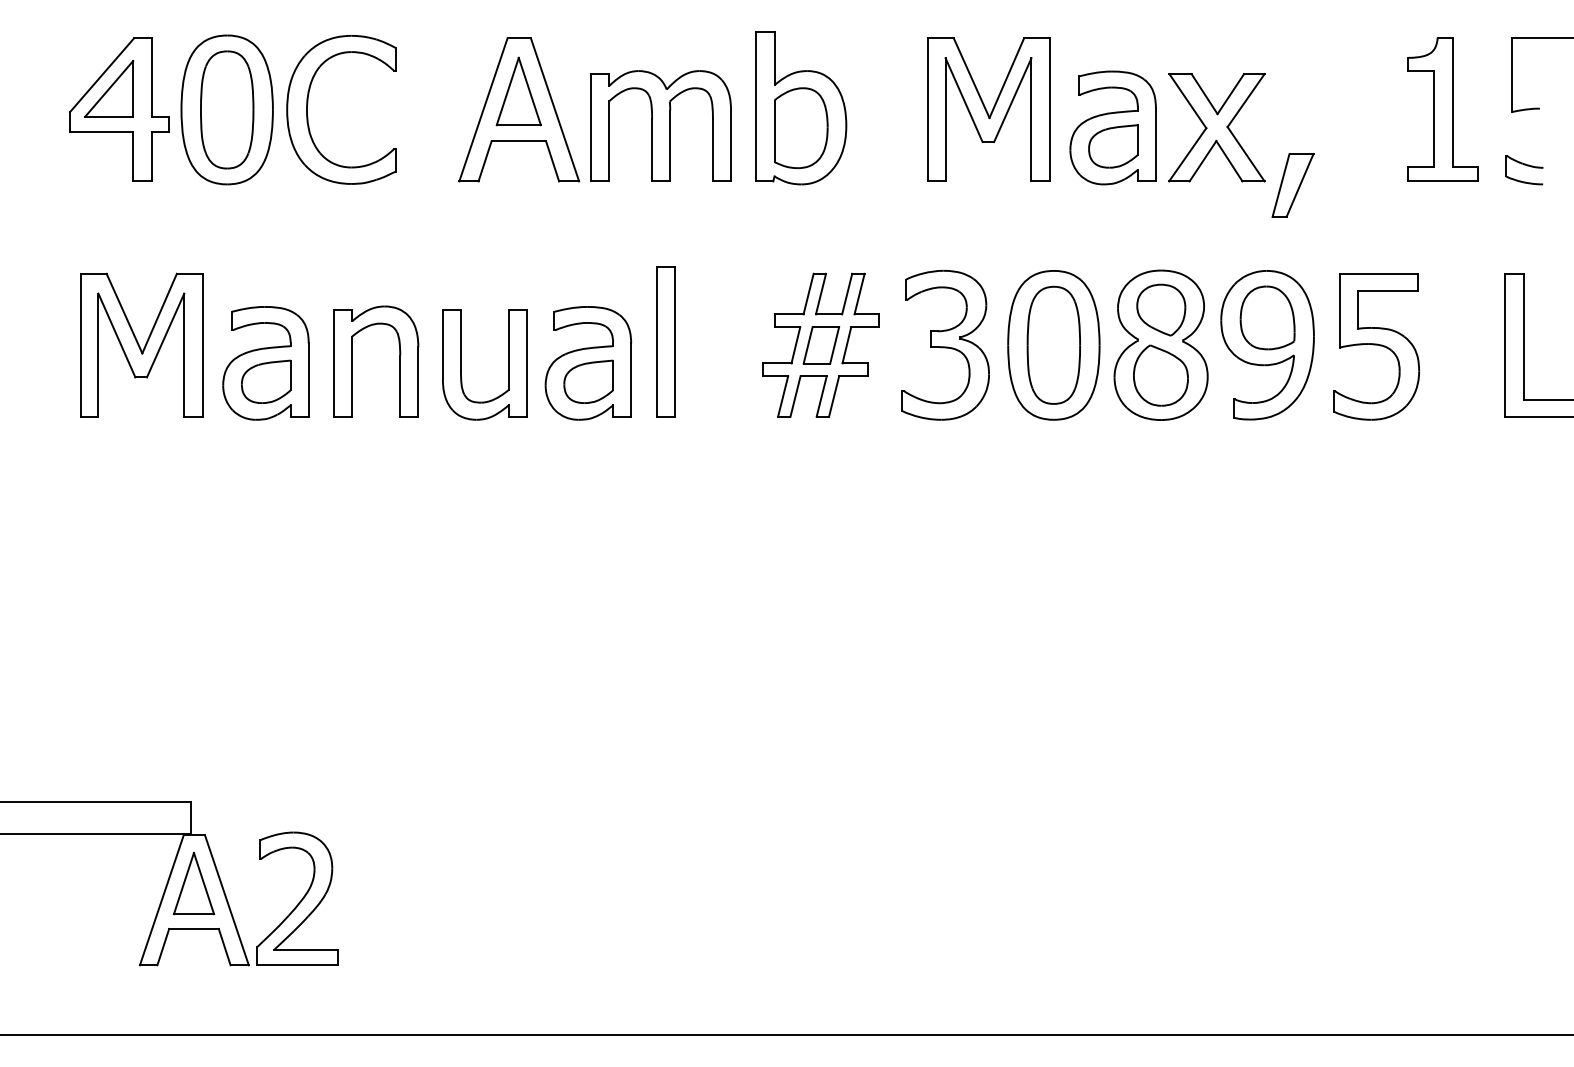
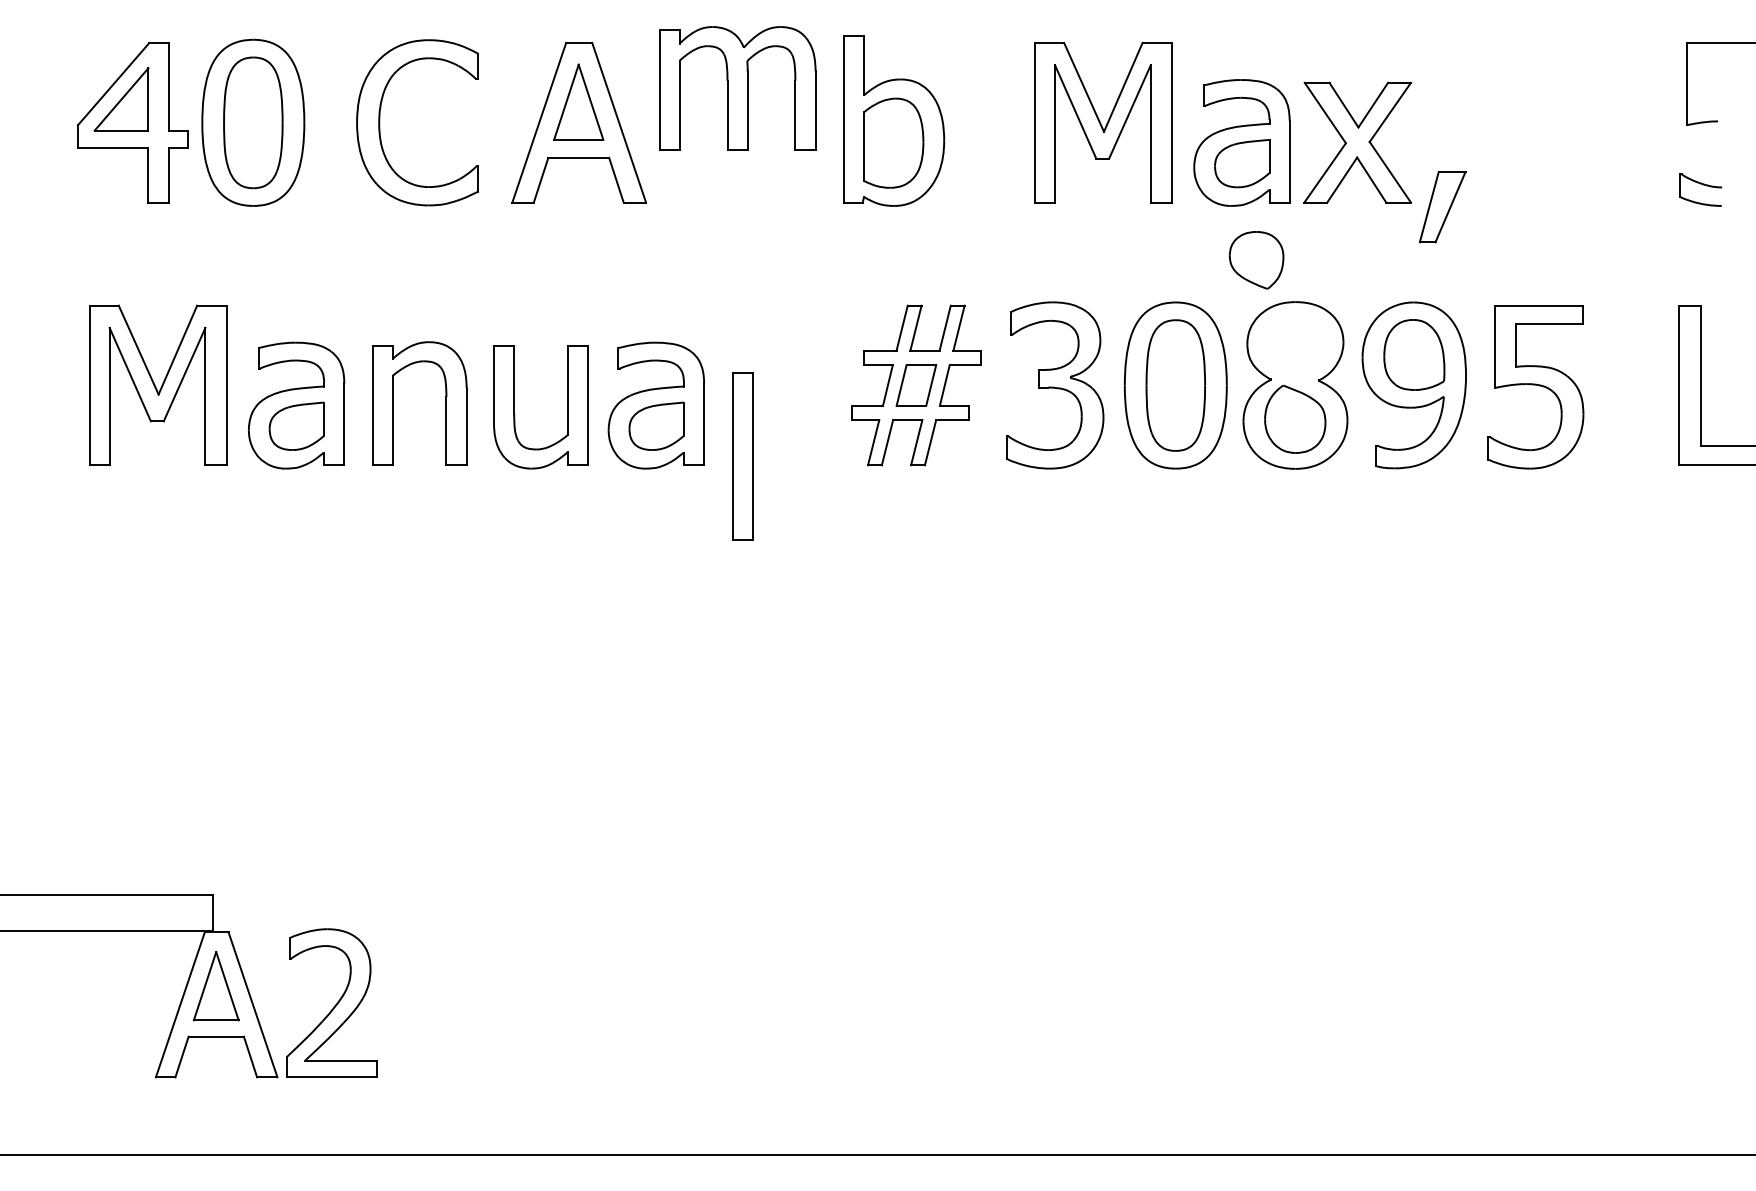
part: (308, 104) -> (380, 116), moved
part: (1442, 109) -> (1609, 122), removed
part: (660, 125) -> (736, 87), moved
part: (1161, 309) -> (1256, 259), moved
part: (665, 341) -> (742, 456), moved

